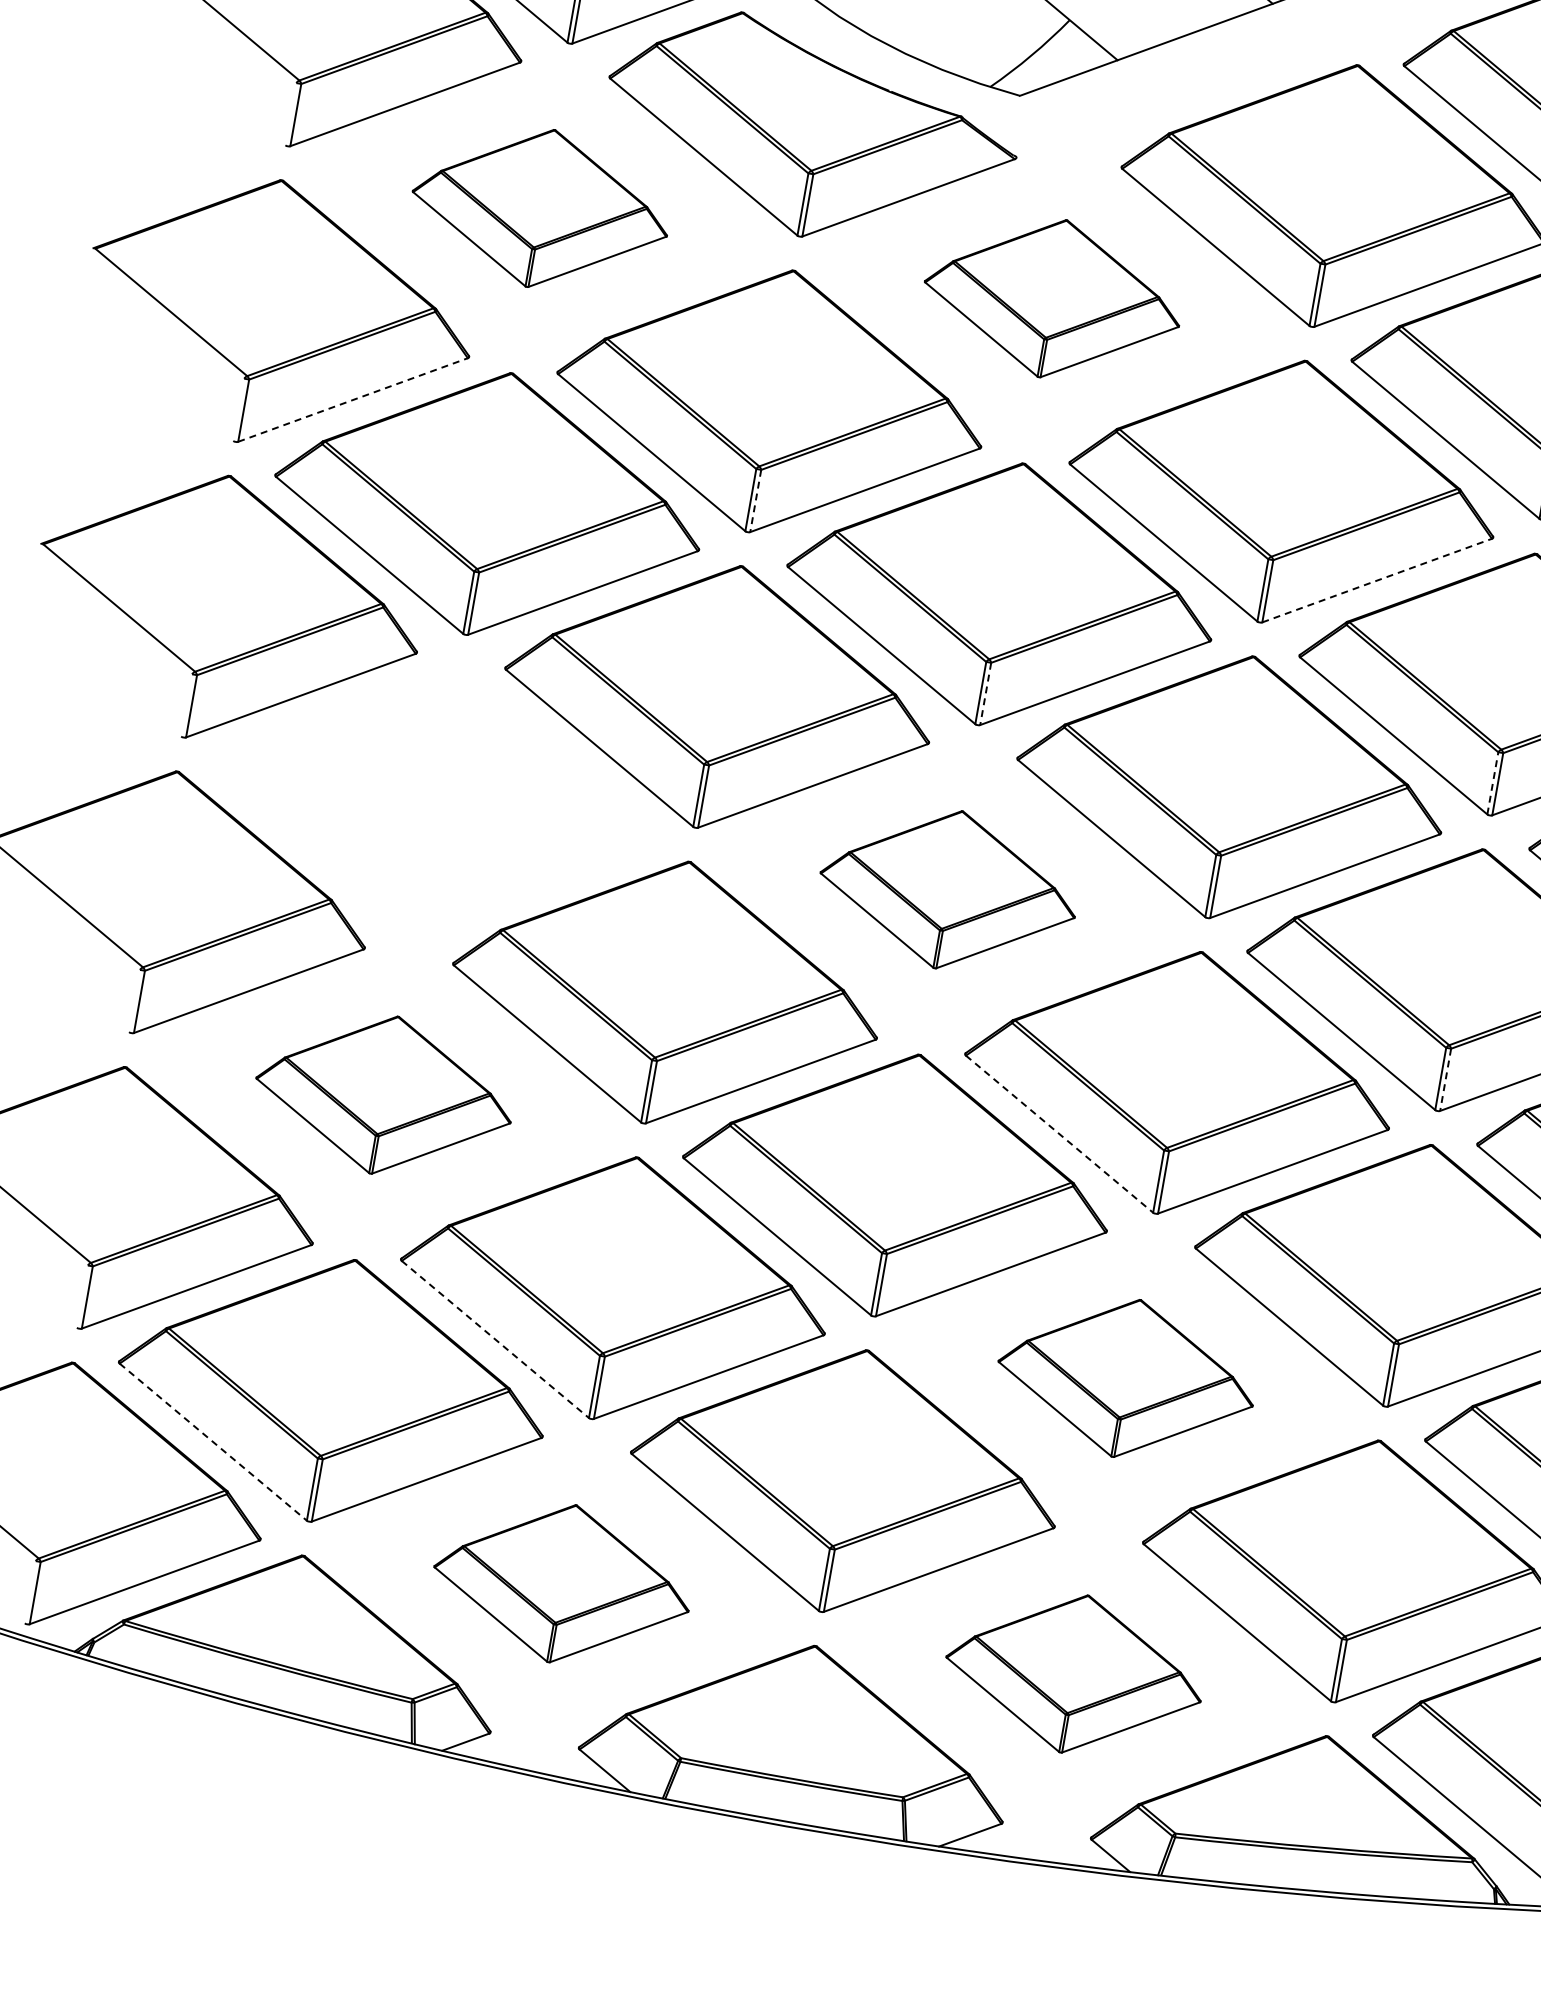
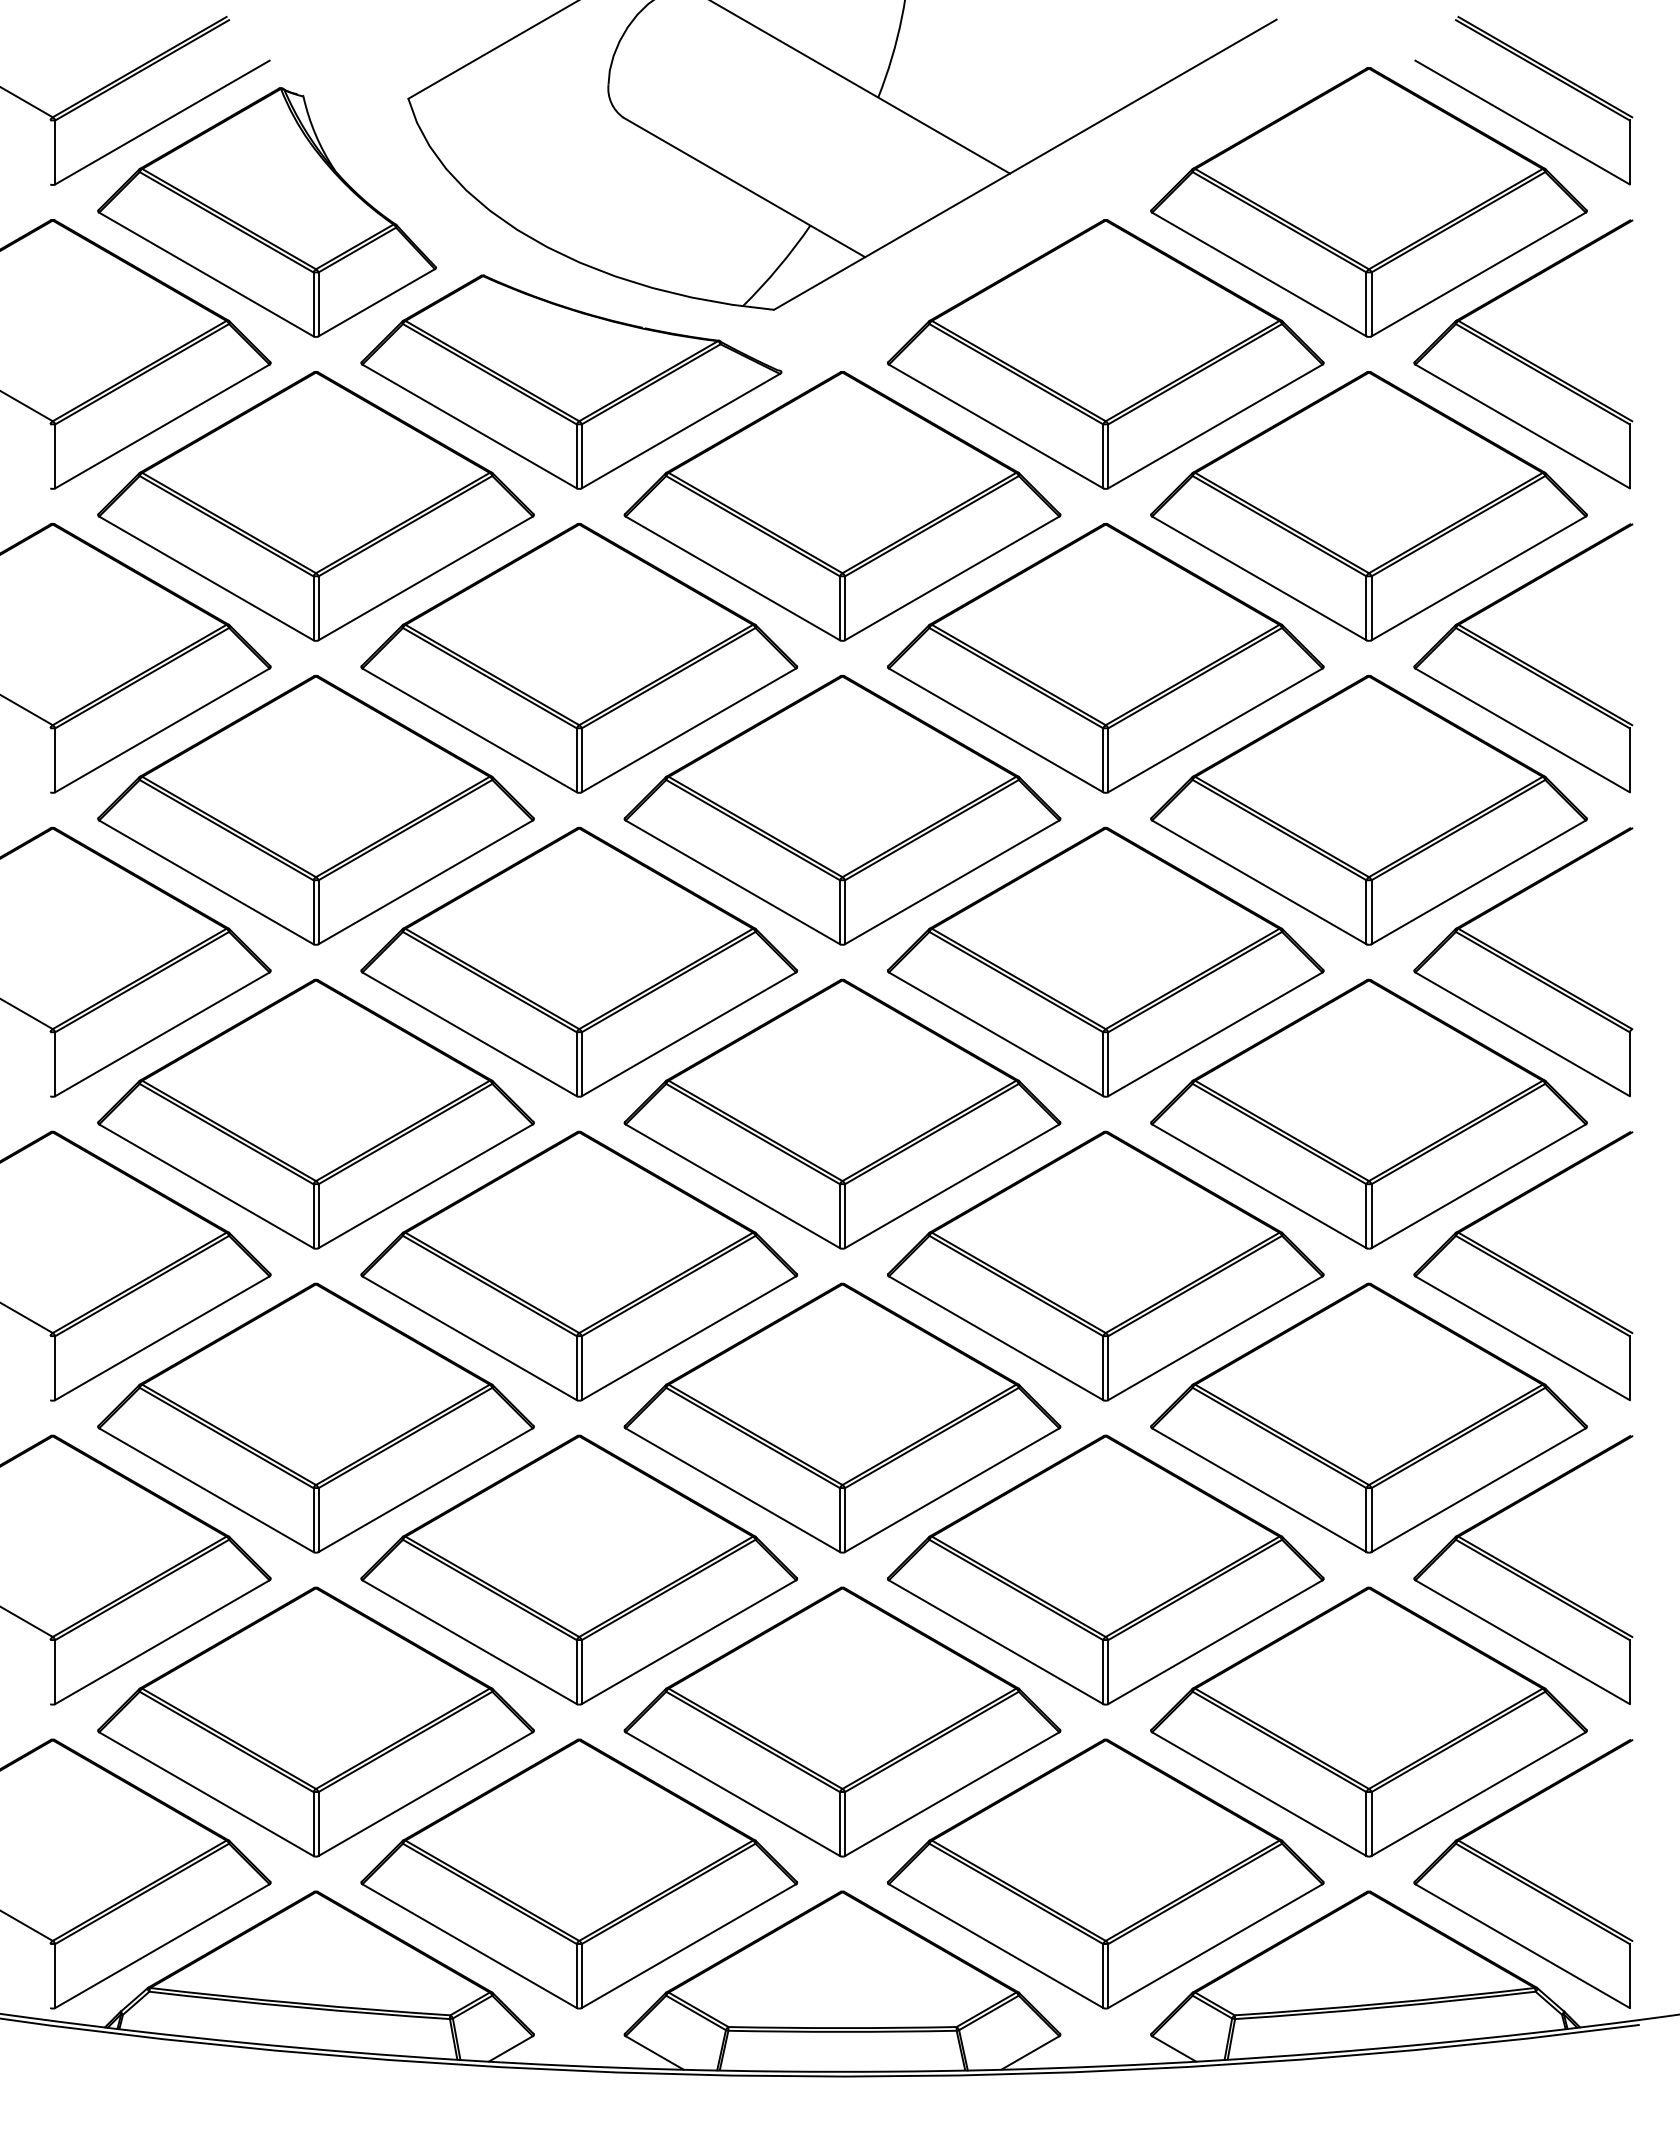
part: (540, 208) -> (315, 506), size x1.67
part: (1052, 298) -> (842, 506), size x1.67
line: (353, 400) -> (162, 730), dashed -> solid
line: (755, 501) -> (581, 760), dashed -> solid
line: (1377, 580) -> (1215, 730), dashed -> solid
line: (986, 694) -> (845, 912), dashed -> solid
line: (1492, 783) -> (1366, 912), dashed -> solid
part: (436, 798) -> (315, 1113), added
part: (948, 889) -> (842, 1113), size x1.67
line: (1445, 1080) -> (1371, 1216), dashed -> solid
part: (384, 1094) -> (315, 1417), size x1.67
line: (1059, 1134) -> (996, 1338), dashed -> solid
line: (495, 1339) -> (469, 1642), dashed -> solid
part: (1126, 1377) -> (1105, 1569), size x1.67
line: (213, 1442) -> (206, 1794), dashed -> solid
part: (562, 1583) -> (579, 1873), size x1.67
part: (1074, 1673) -> (1105, 1873), size x1.67

